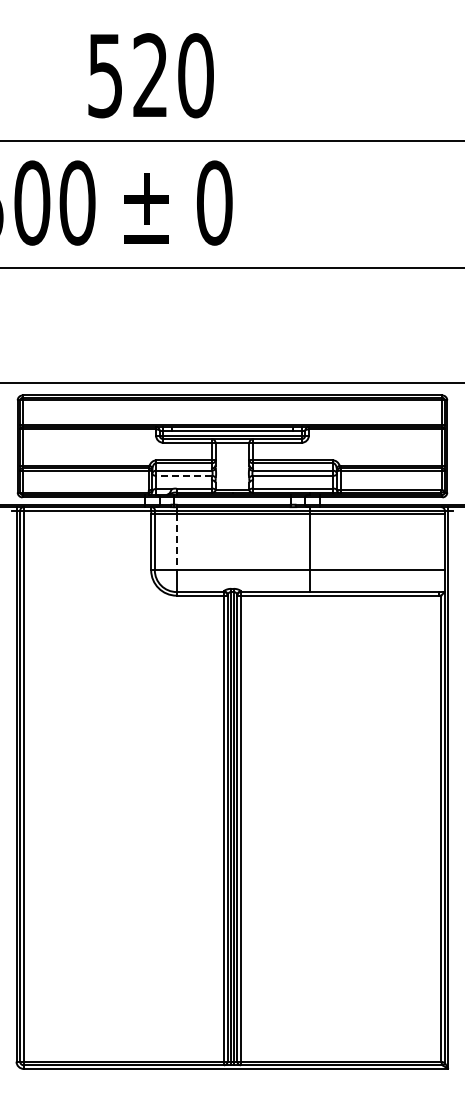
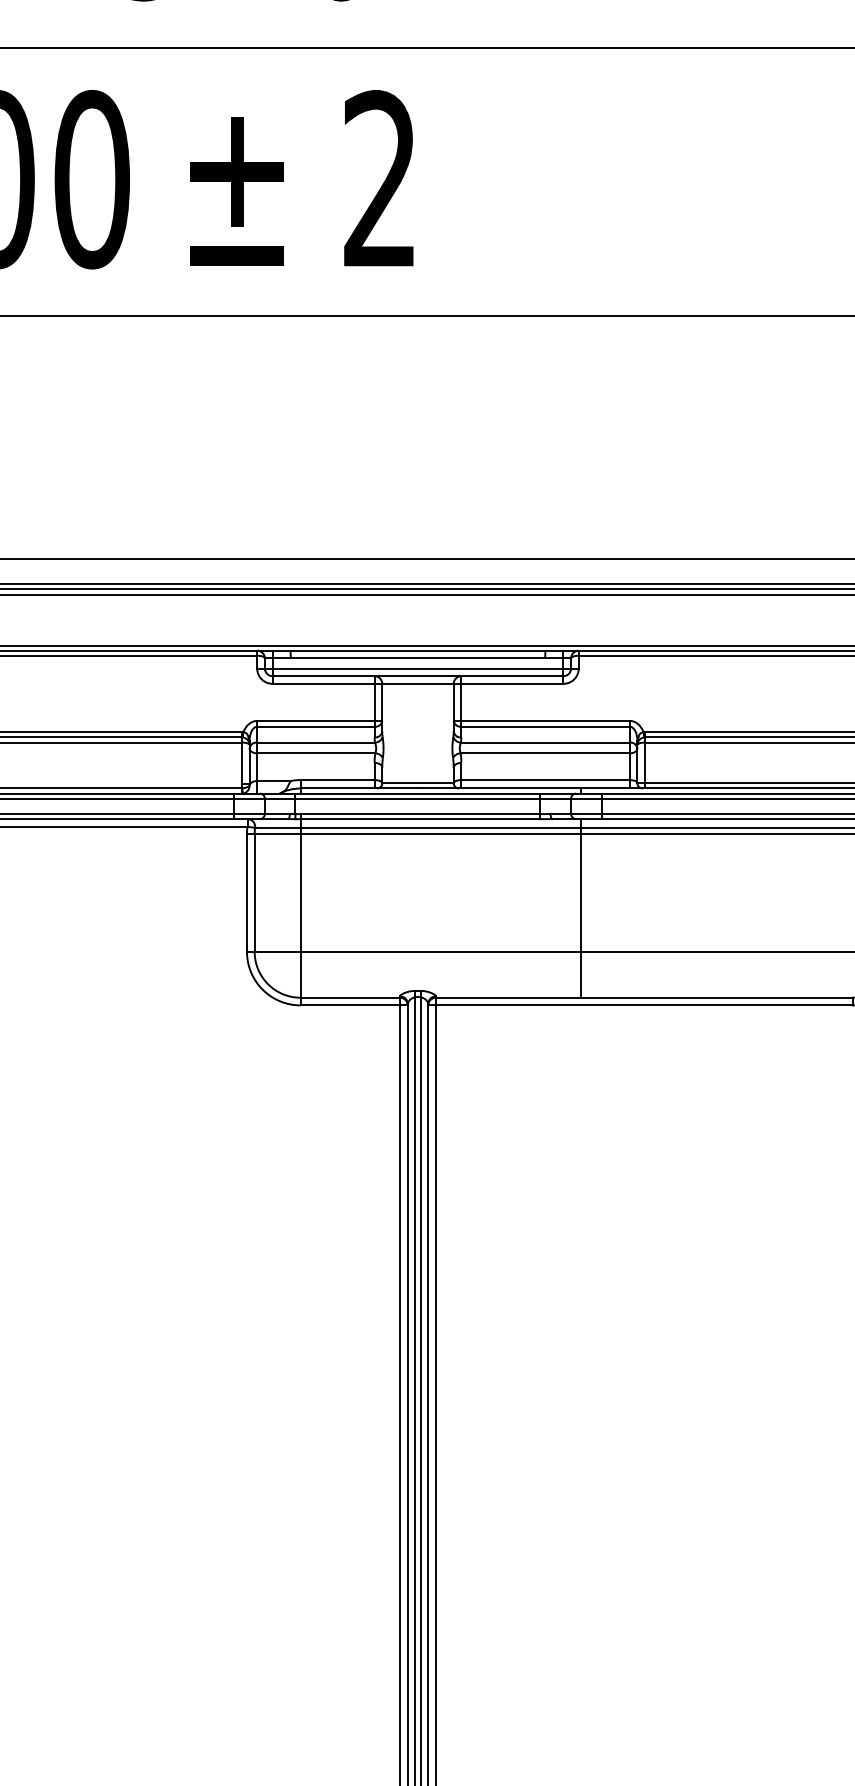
text: (214, 202) -> (380, 178), 0 -> 2
line: (183, 475) -> (314, 752), dashed -> solid
line: (176, 542) -> (300, 893), dashed -> solid

